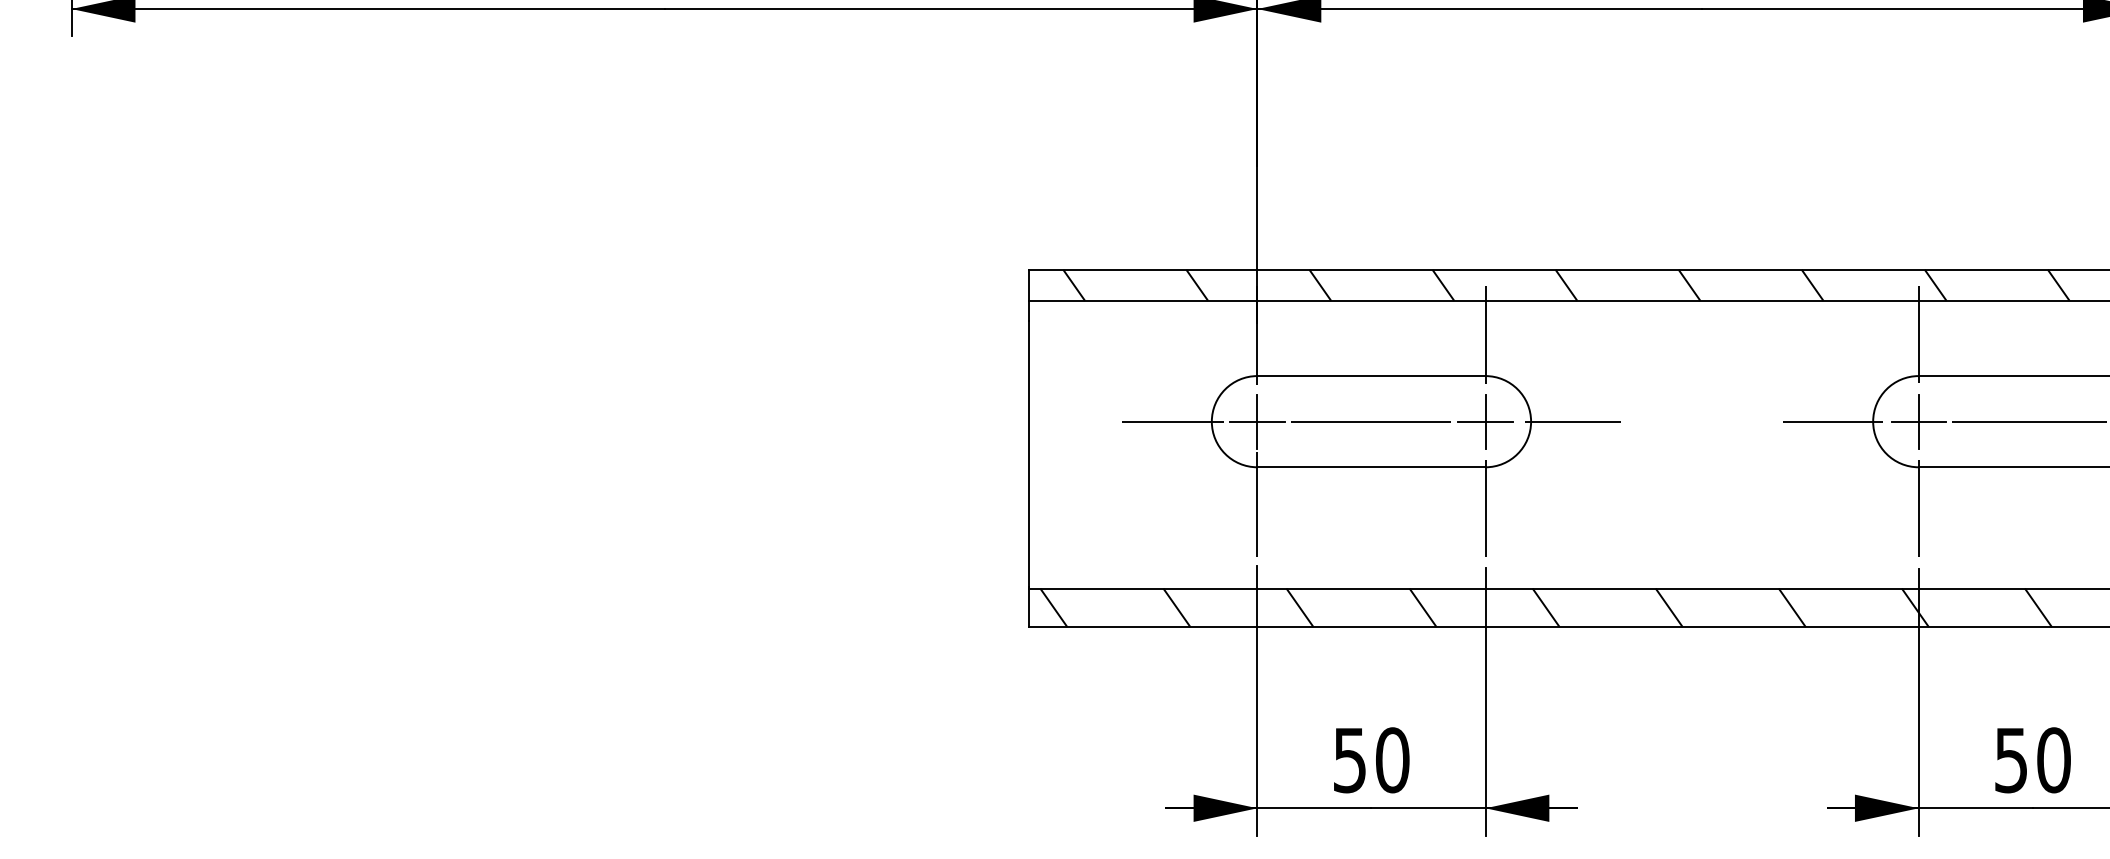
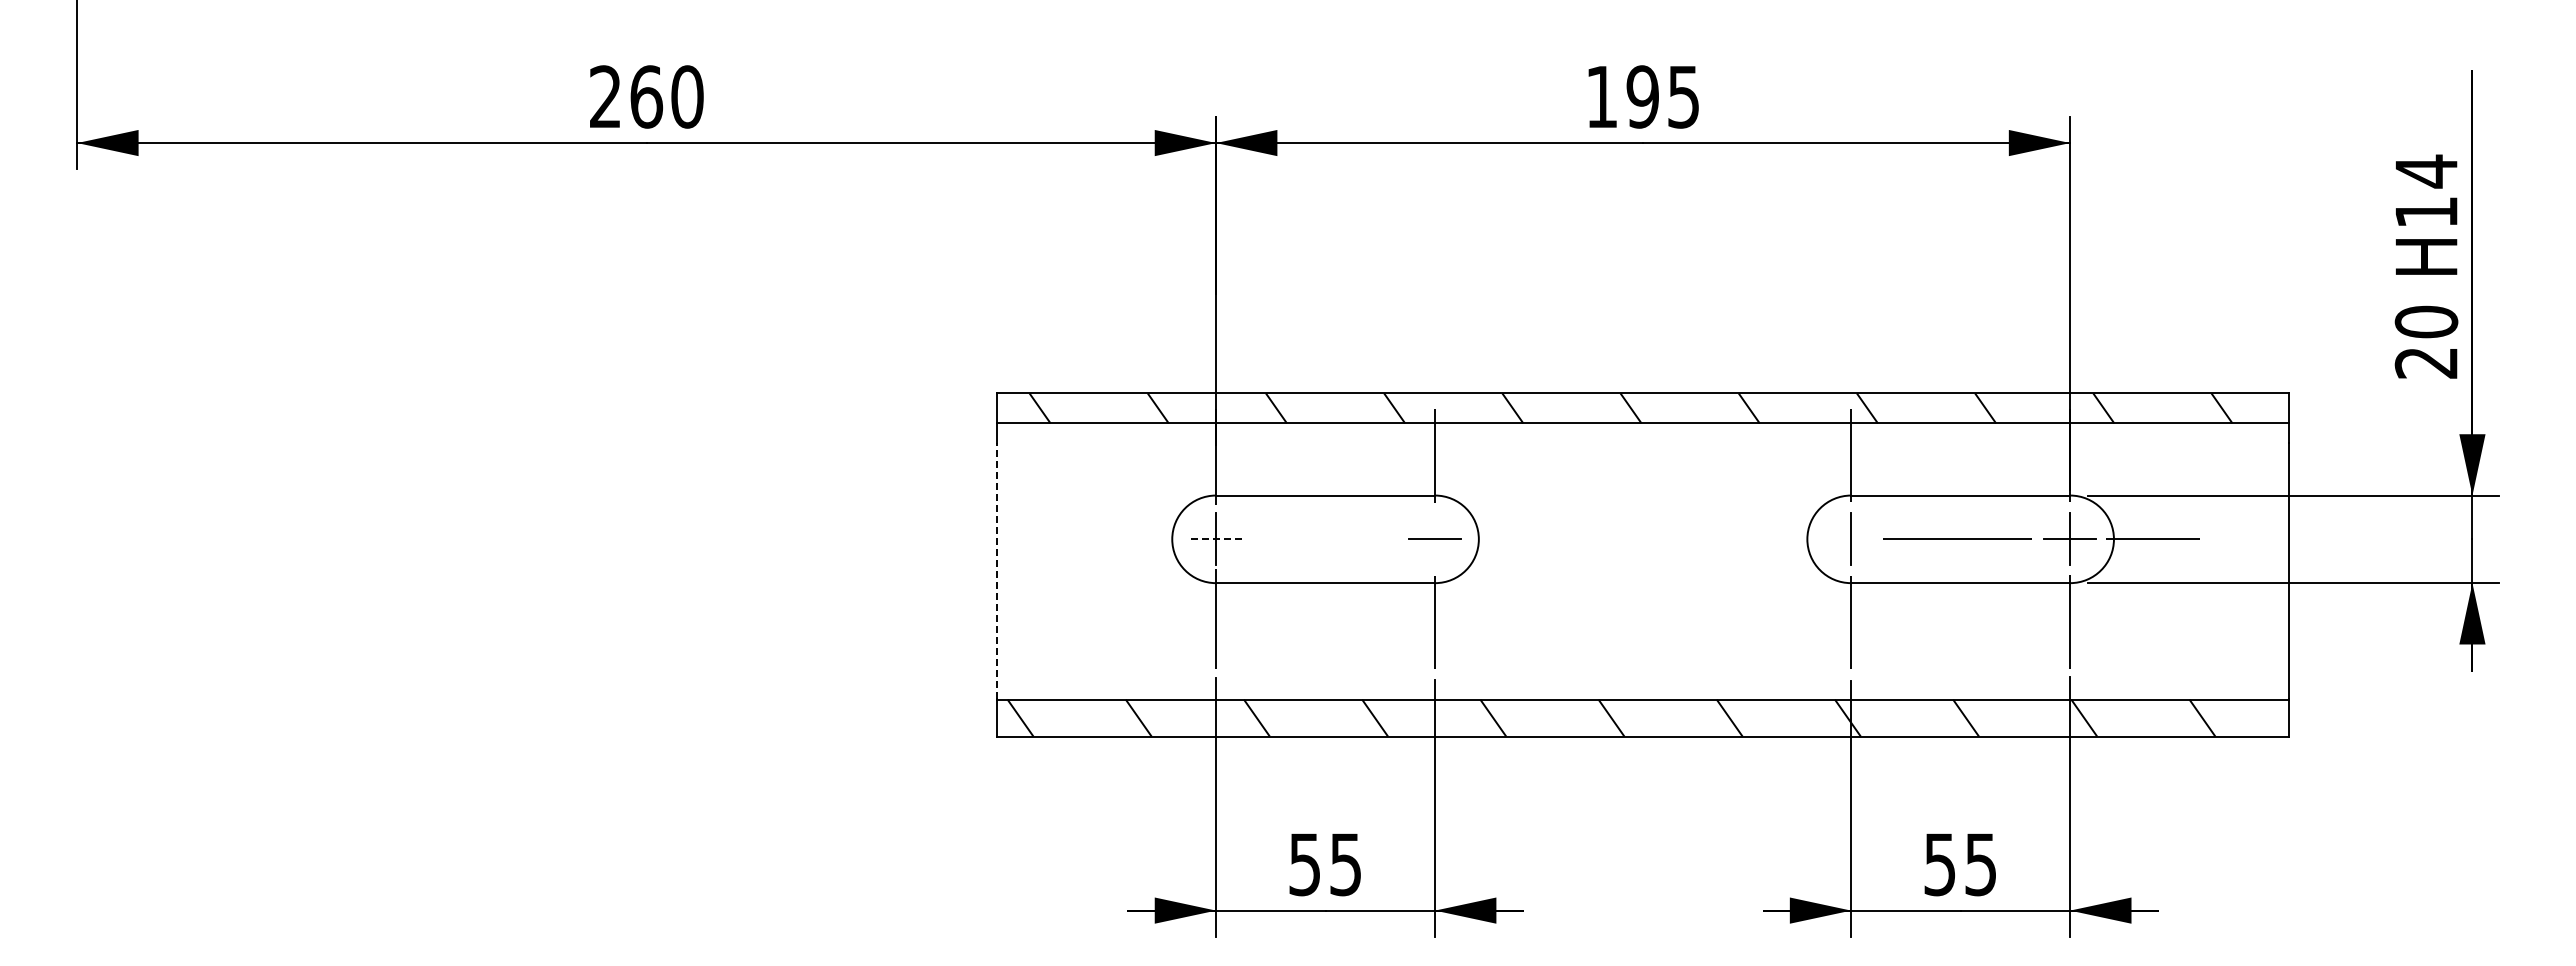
line: (1172, 421) -> (1134, 539), removed
line: (1256, 421) -> (1215, 539), solid -> dashed
line: (1370, 421) -> (1324, 539), removed
line: (1485, 421) -> (1435, 539), removed
line: (1572, 421) -> (1518, 539), removed
line: (1832, 421) -> (1768, 539), removed
line: (1919, 421) -> (1851, 539), removed
line: (1029, 454) -> (997, 570), solid -> dashed
text: (1392, 760) -> (1345, 864), 50 -> 55
text: (2054, 760) -> (1981, 864), 50 -> 55

